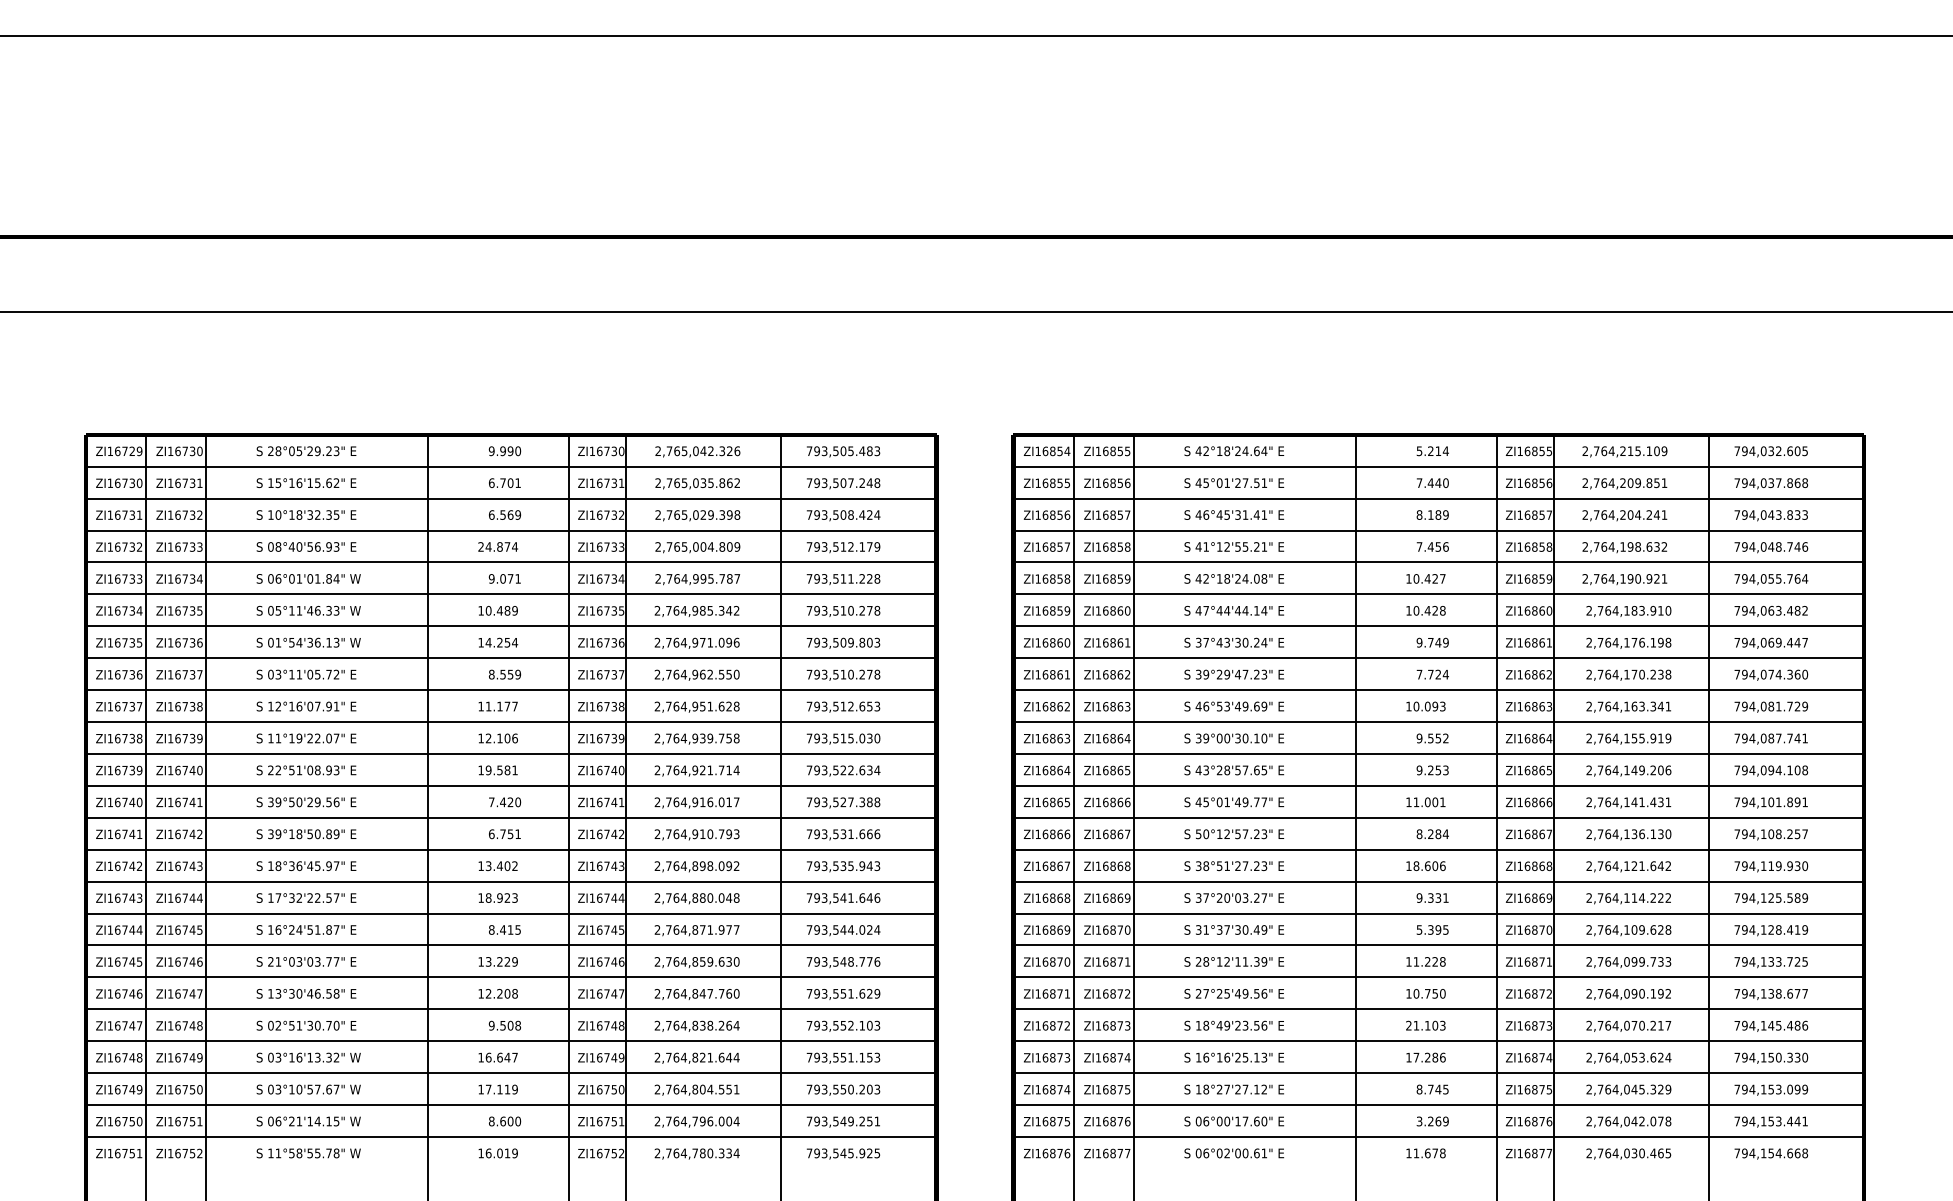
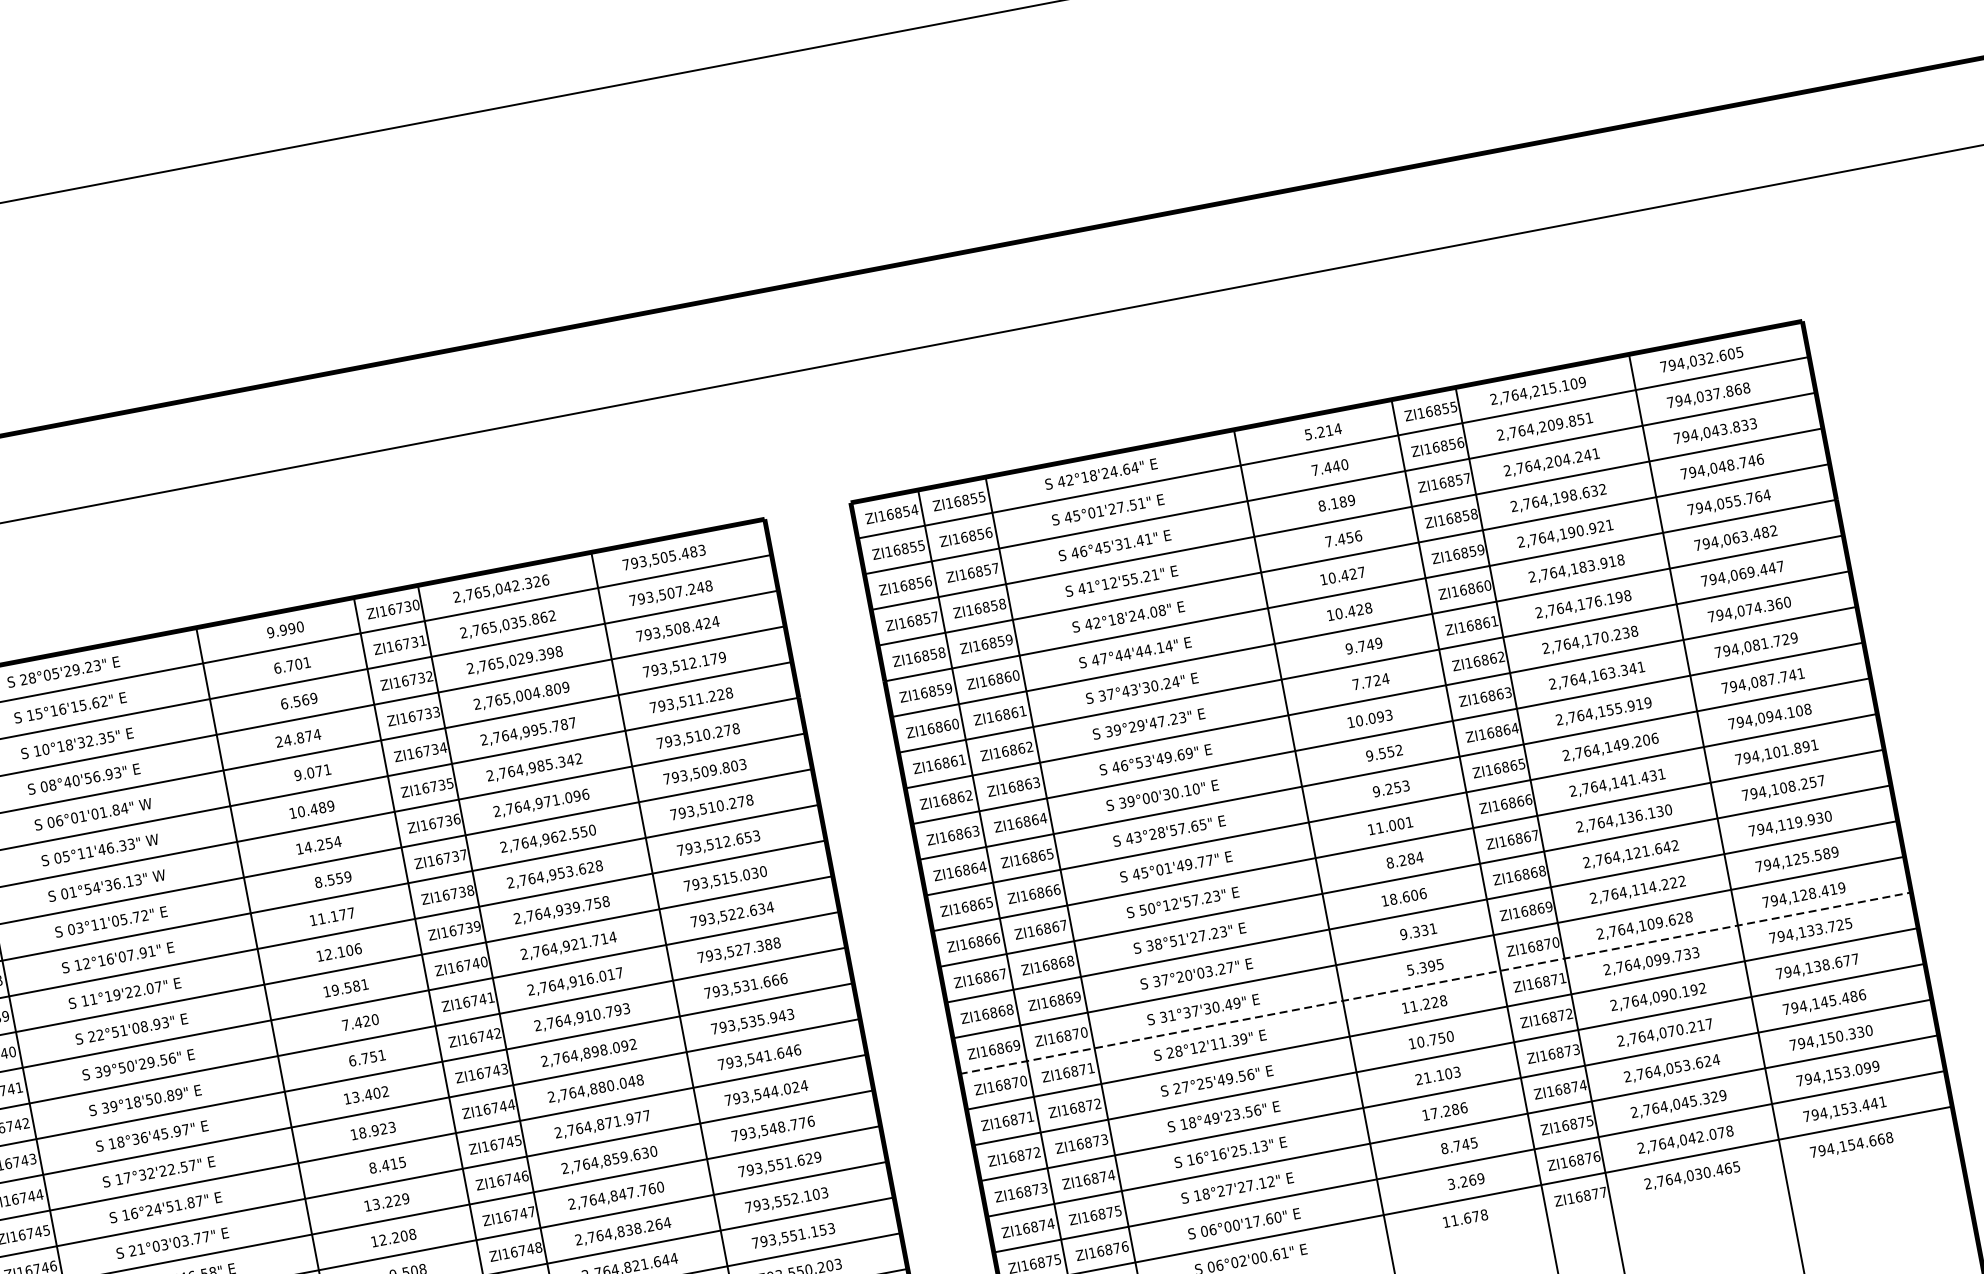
text: (1668, 610) -> (1620, 559), 2,764,183.910 -> 2,764,183.918
text: (710, 706) -> (569, 871), 2,764,951.628 -> 2,764,953.628
line: (1439, 945) -> (1436, 983), solid -> dashed

